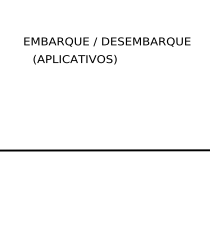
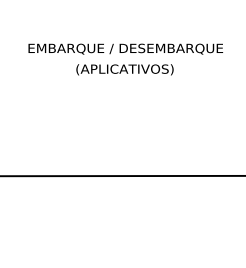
text: (74, 59) -> (124, 69), moved

